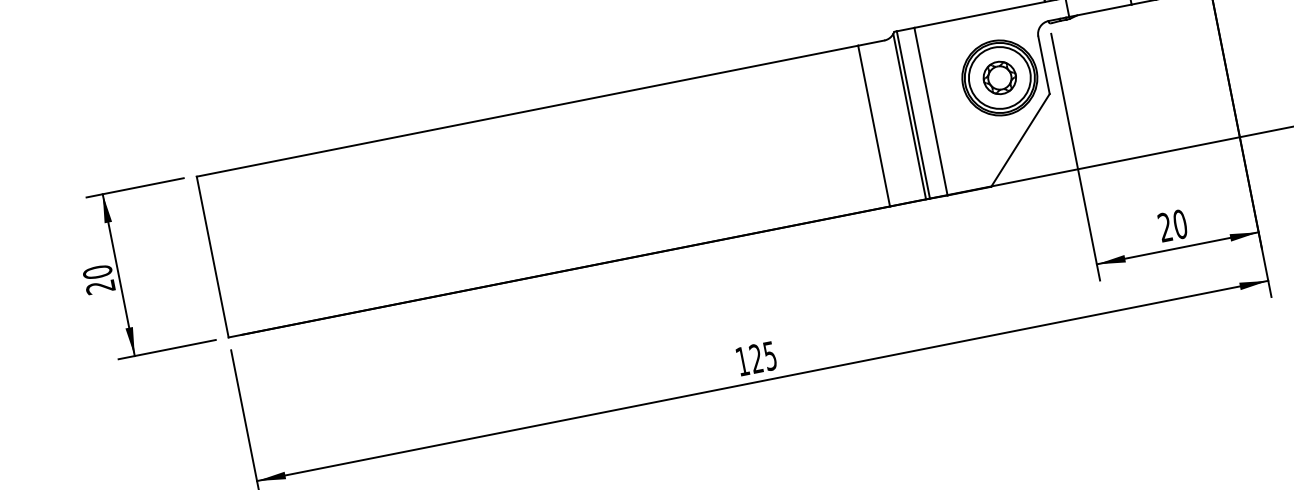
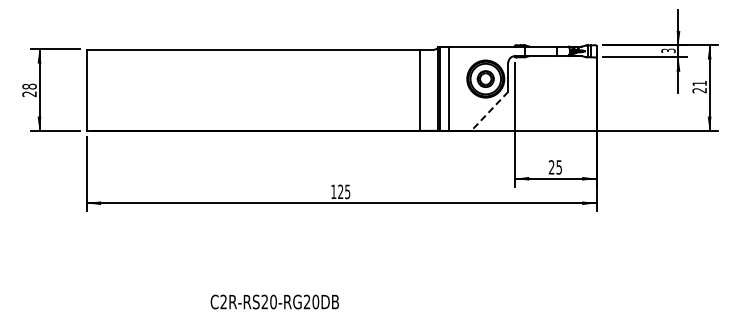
line: (1019, 140) -> (489, 111), solid -> dashed
text: (1180, 224) -> (559, 167), 20 -> 25
text: (97, 271) -> (29, 86), 20 -> 28

